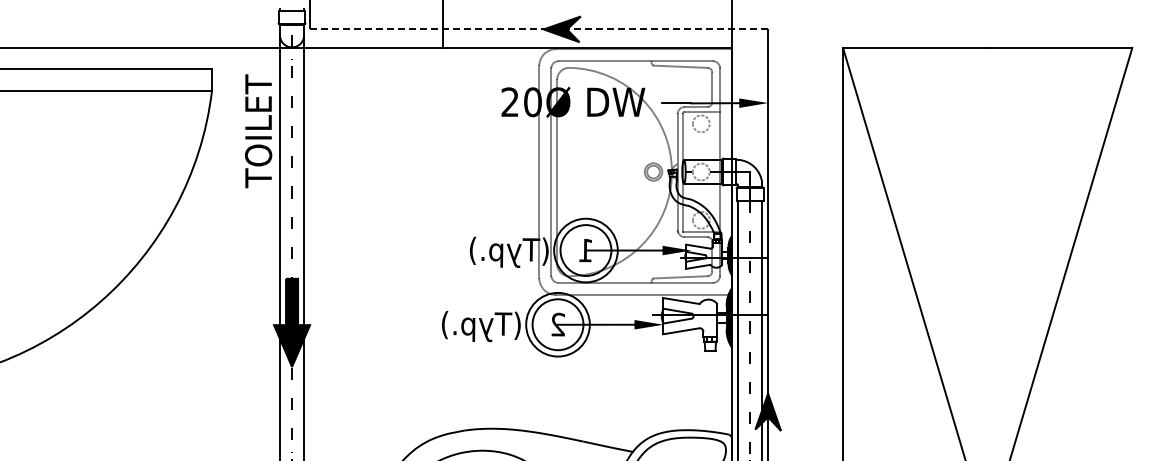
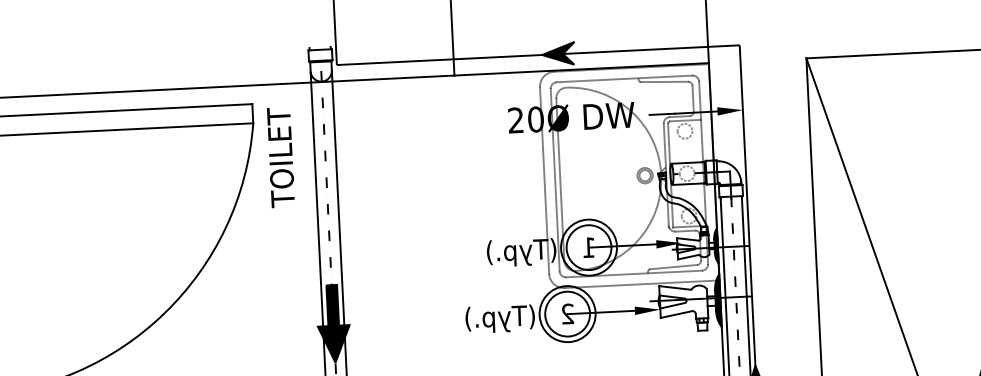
line: (539, 29) -> (538, 55), dashed -> solid
text: (258, 131) -> (280, 157), moved

